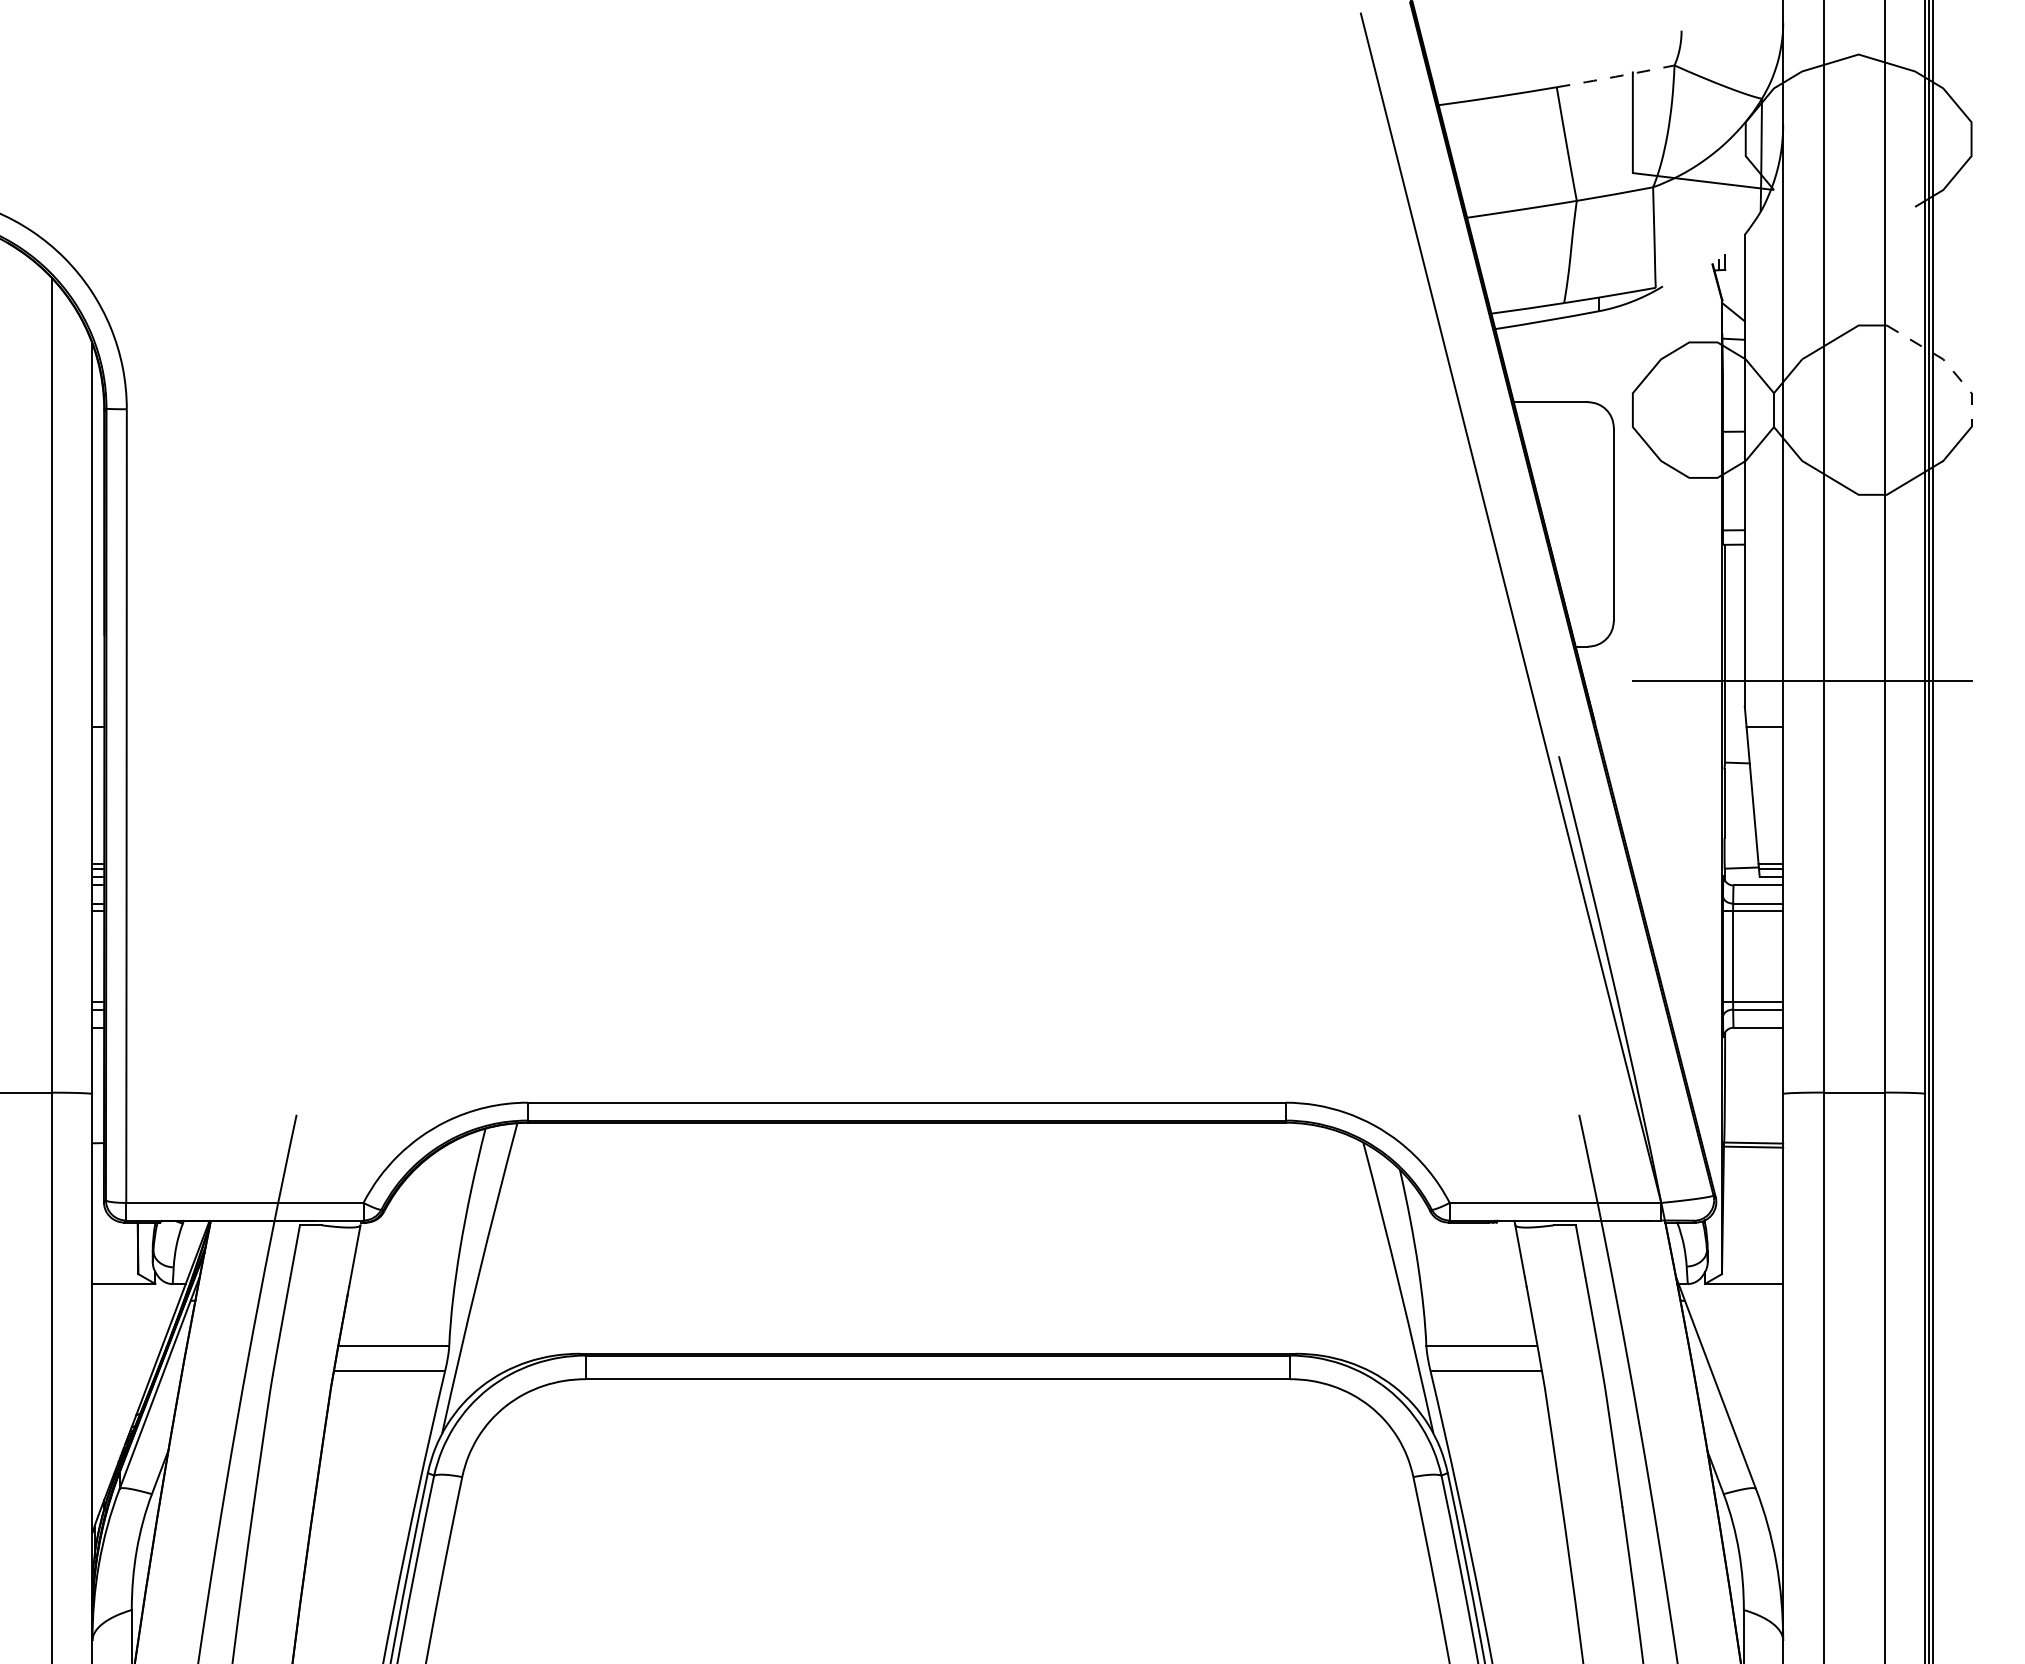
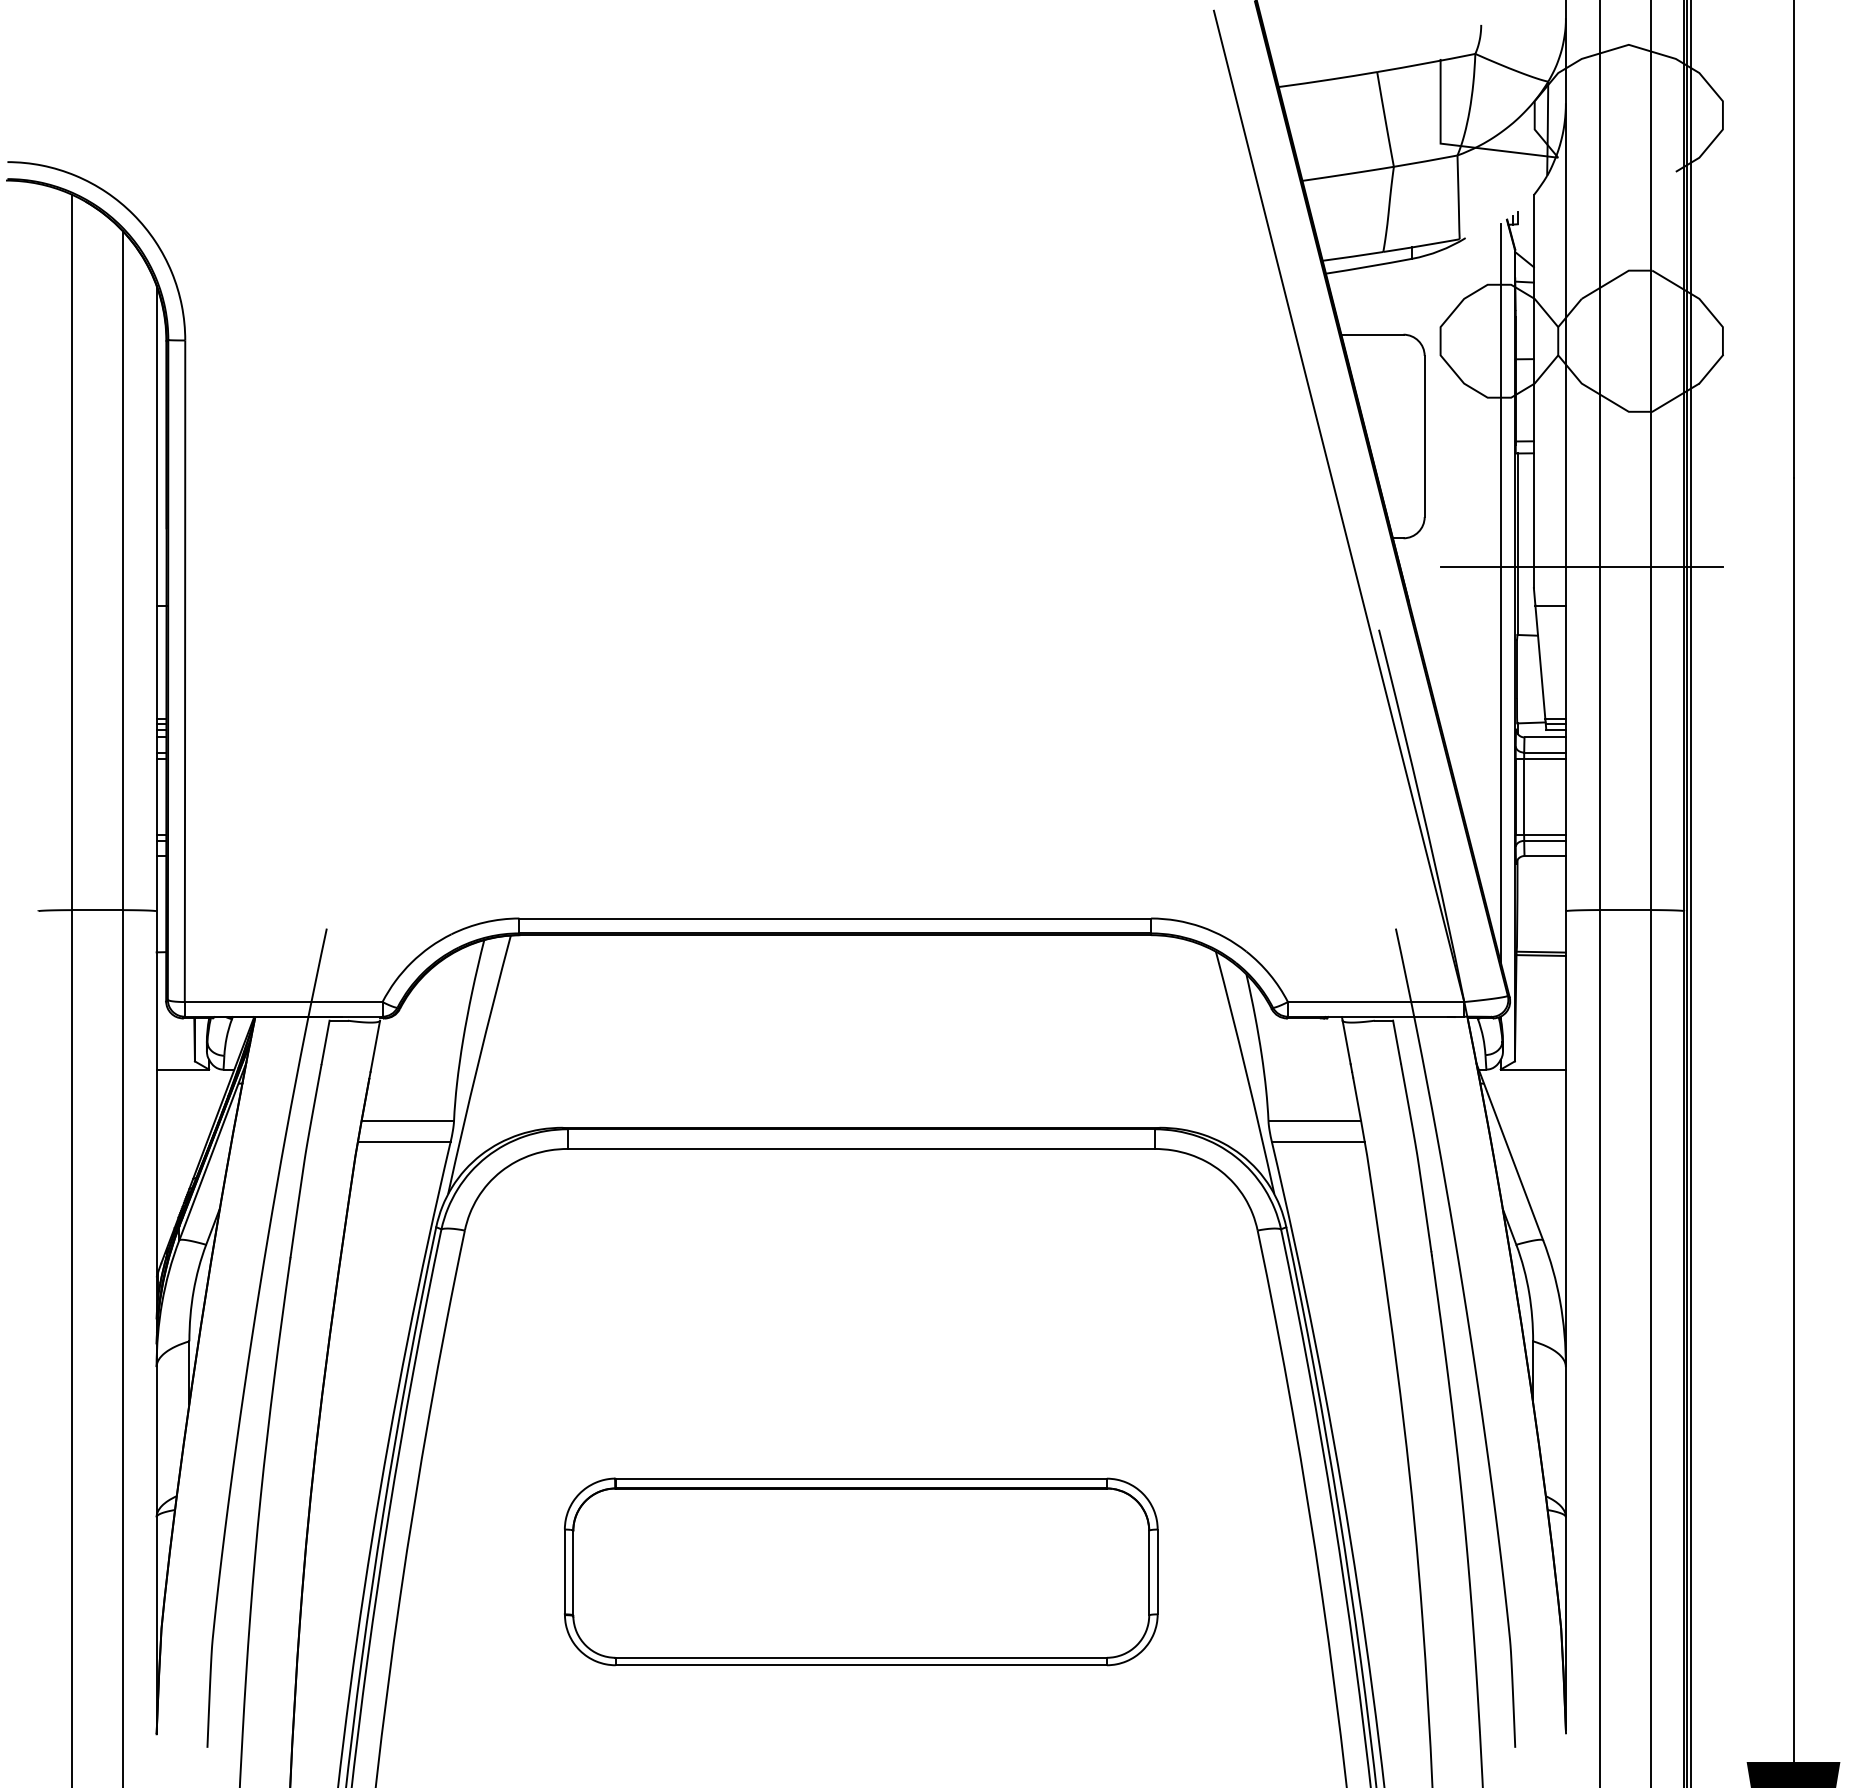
arc: (1615, 76) -> (1426, 63), dashed -> solid
line: (1948, 364) -> (1703, 303), dashed -> solid
line: (1704, 711) -> (1500, 592), added

